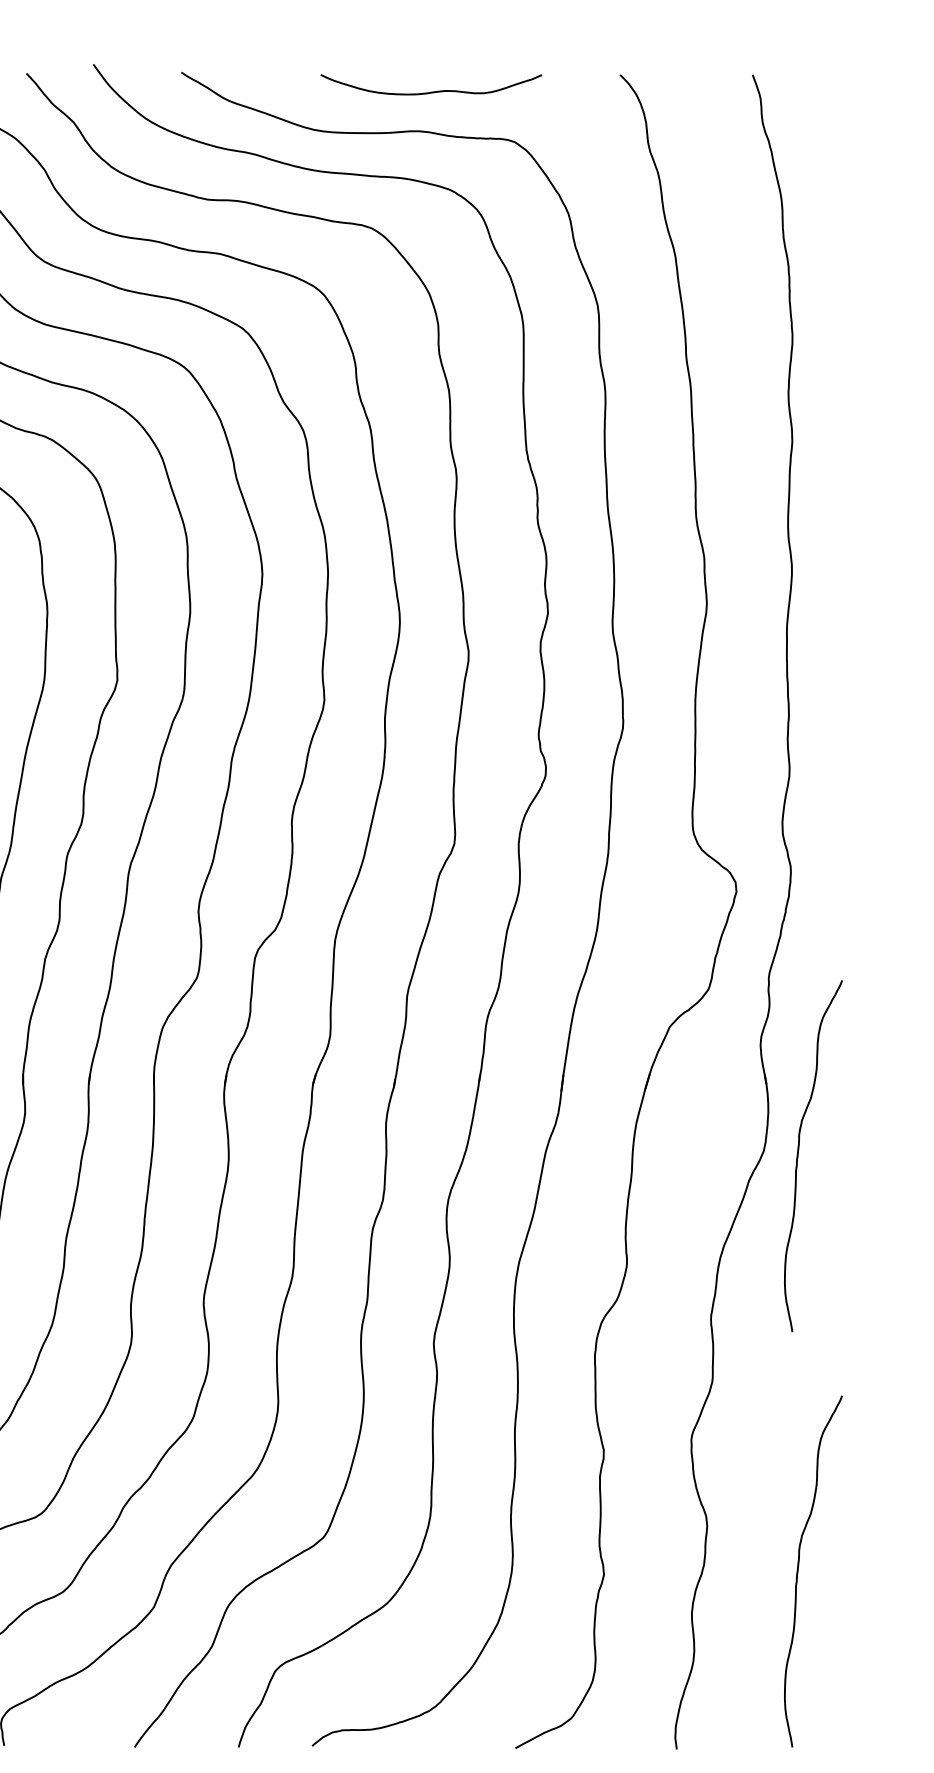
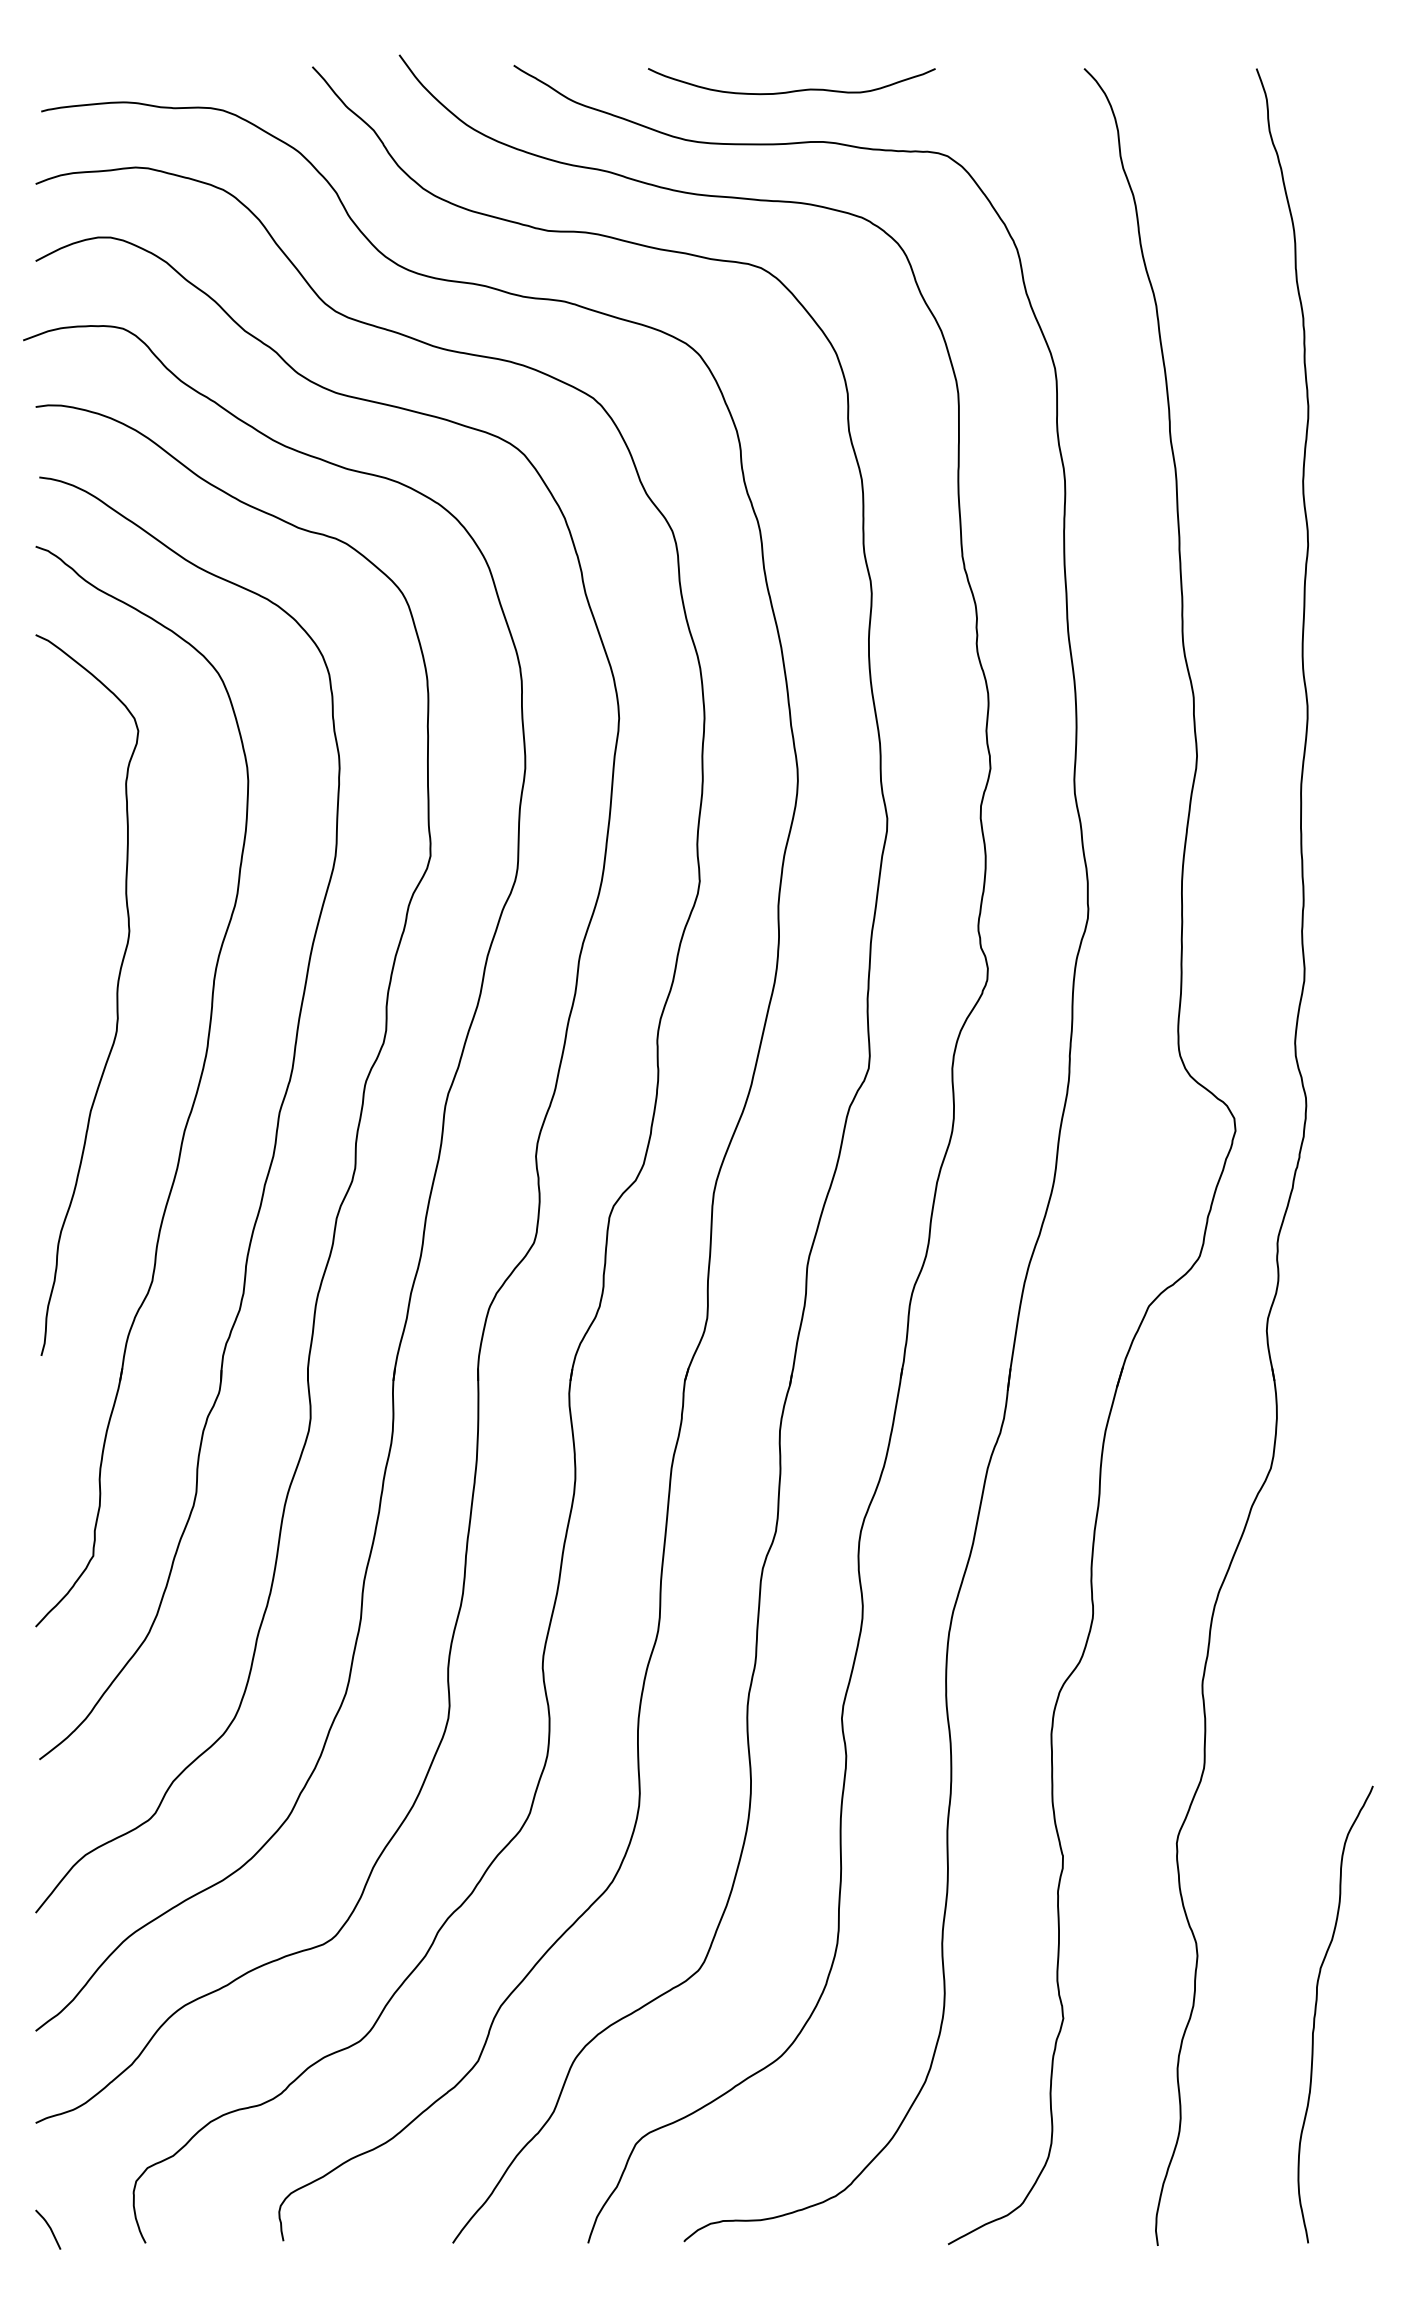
curve: (431, 91) -> (791, 90), moved
curve: (798, 1155) -> (1316, 1473), removed

